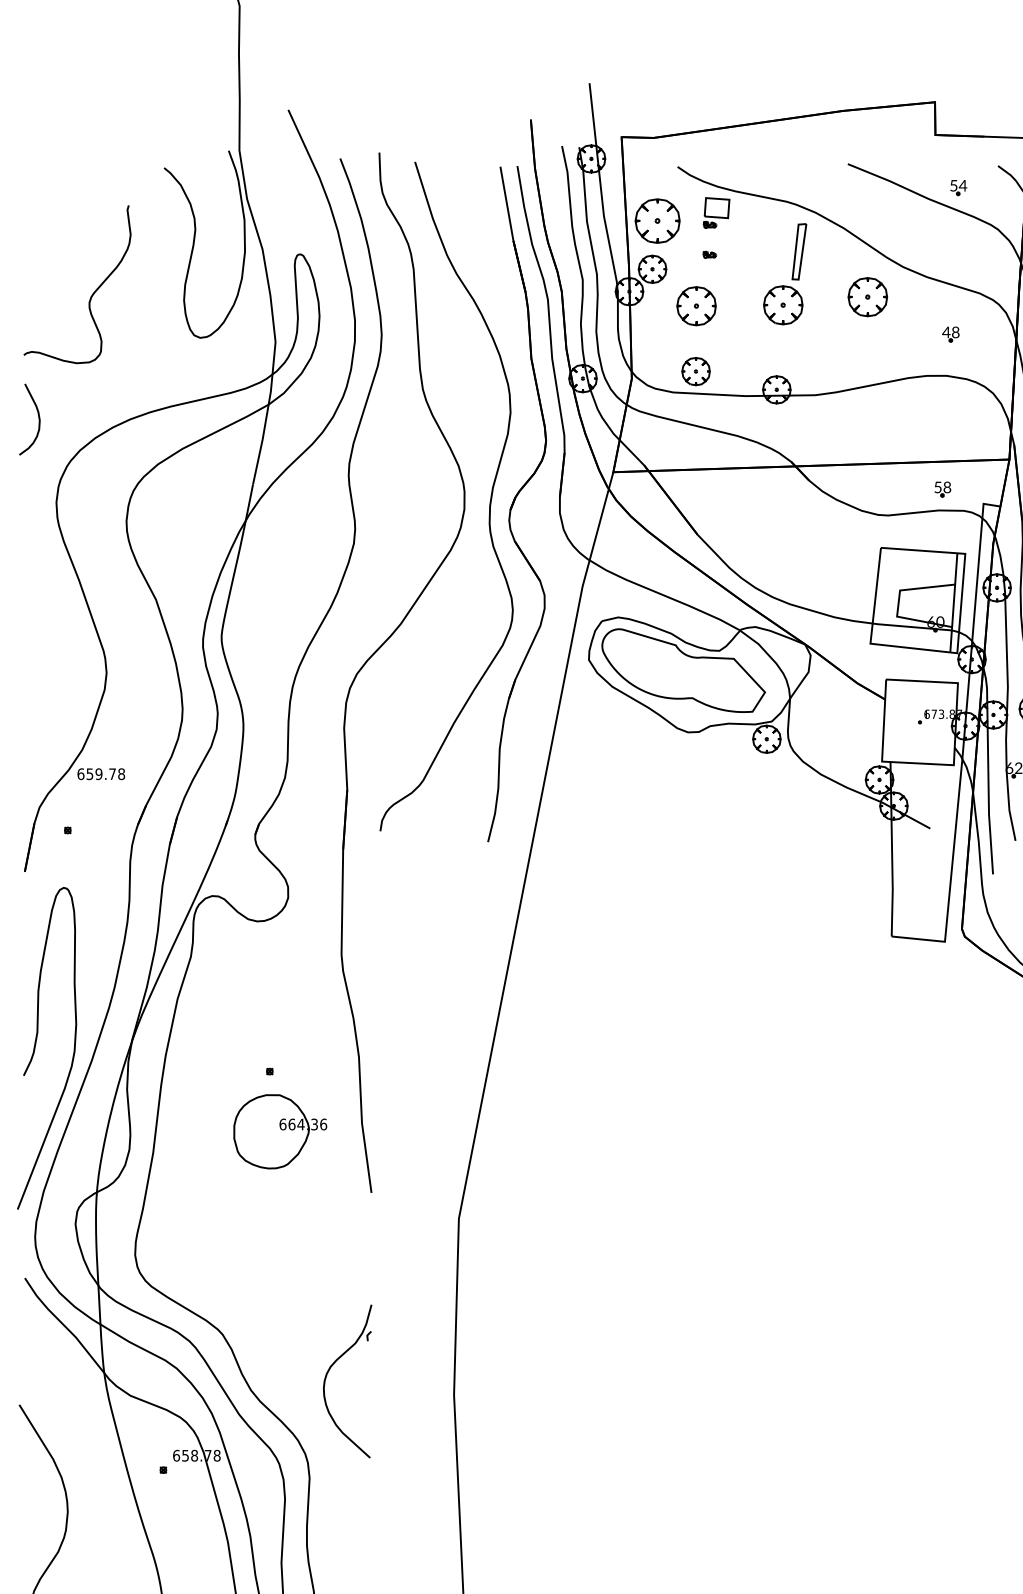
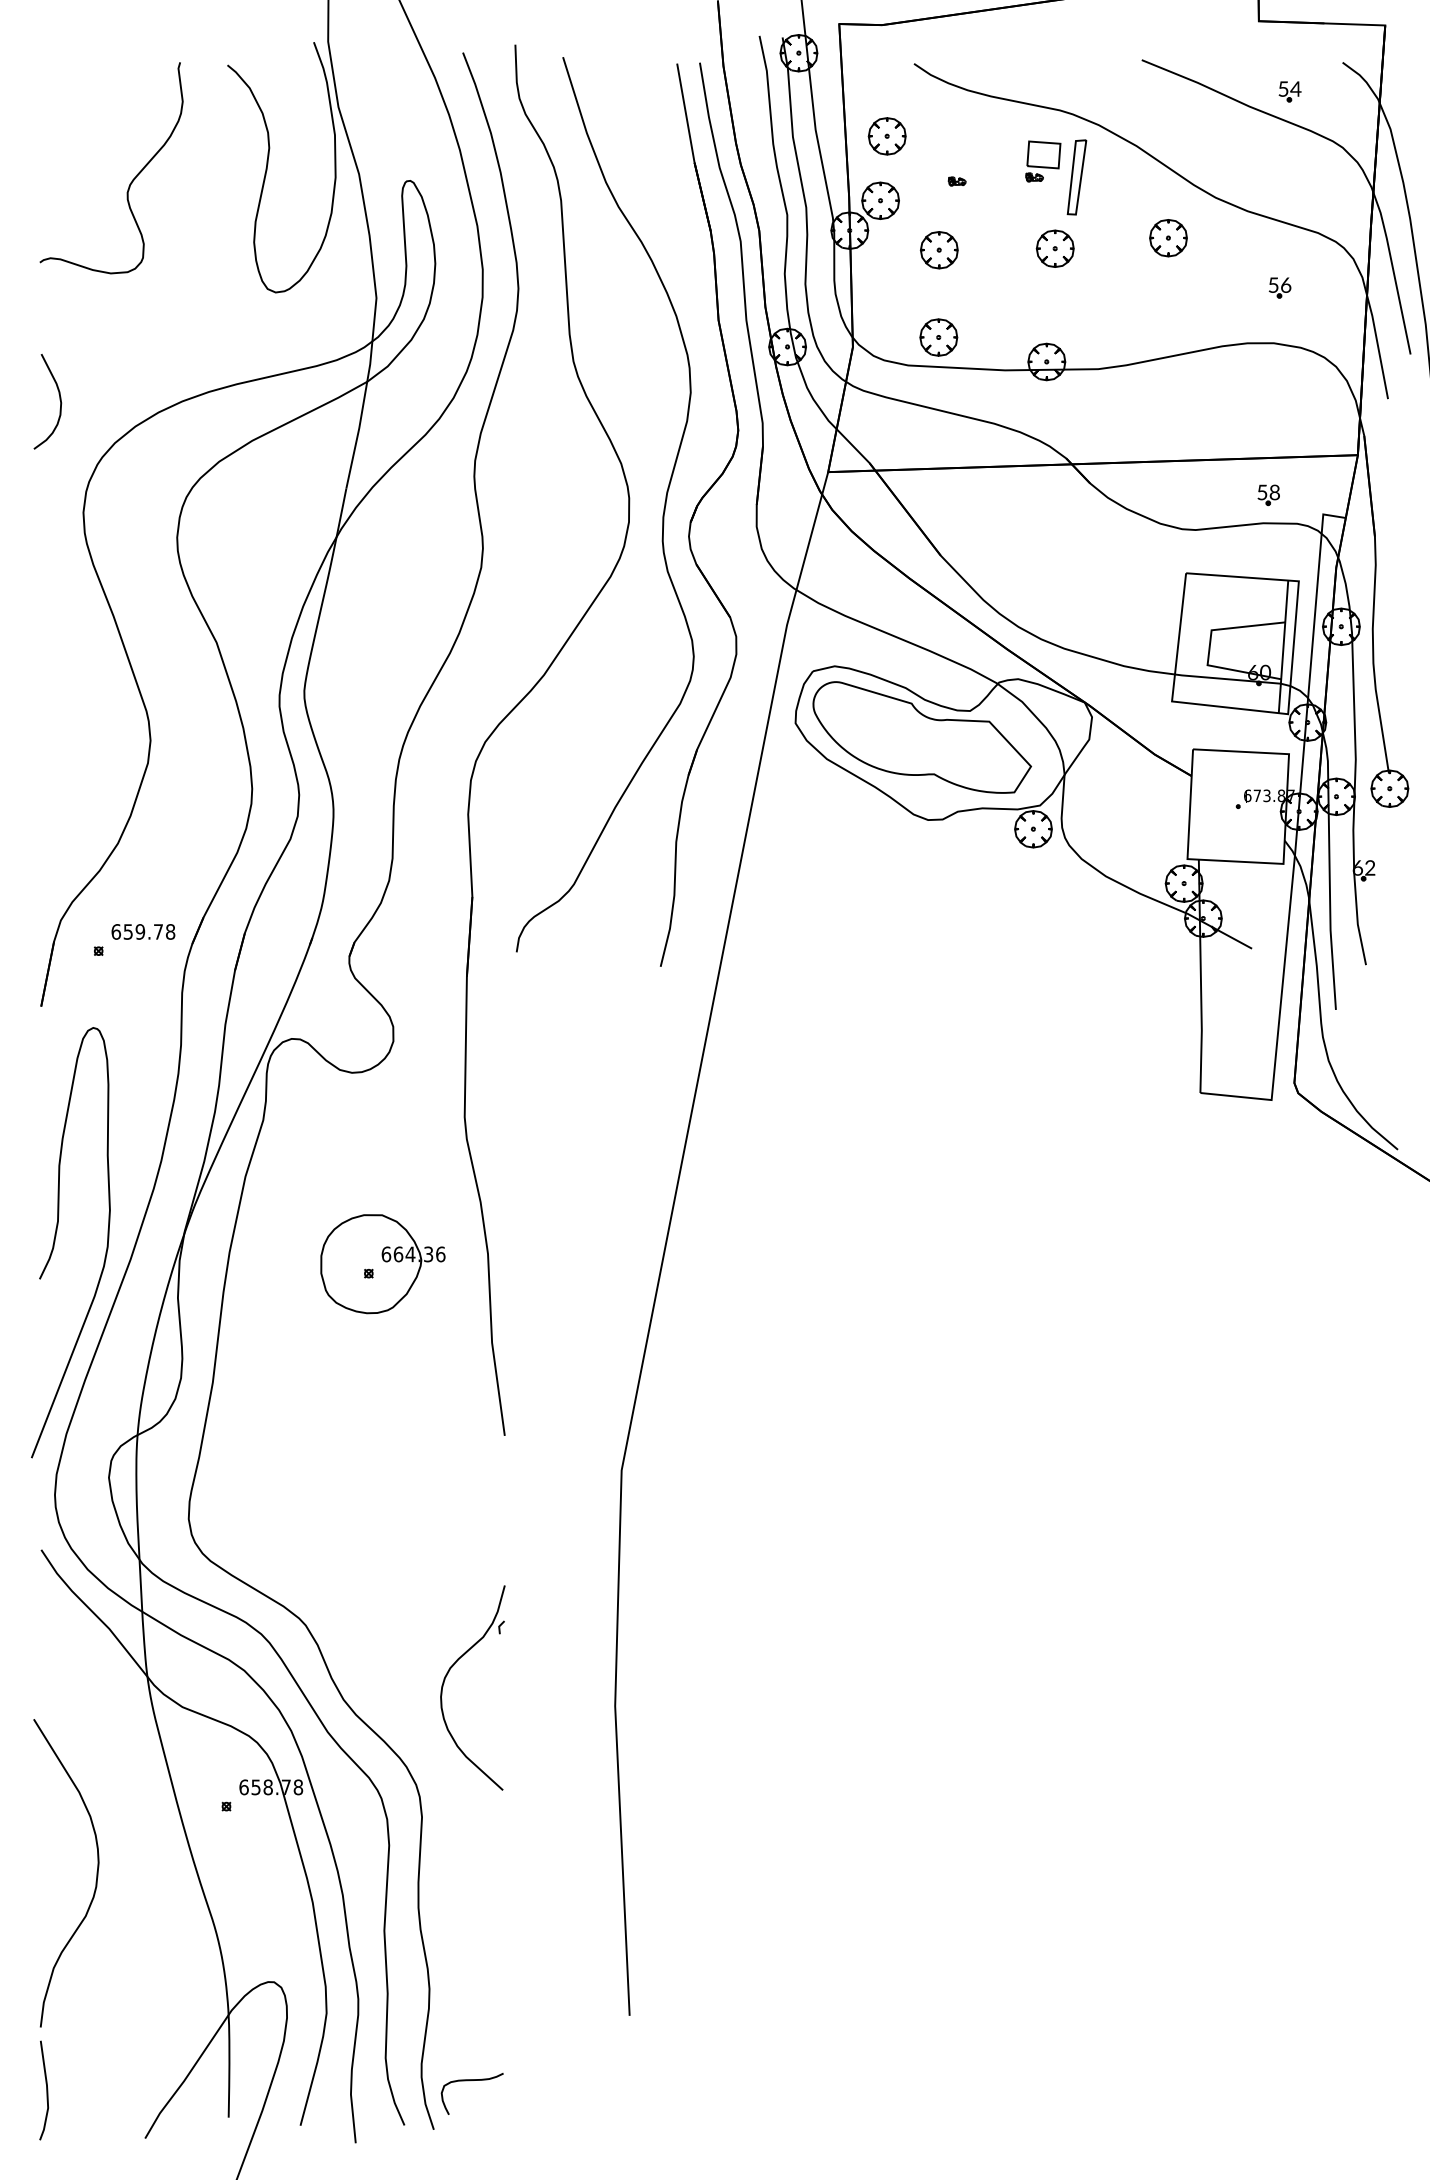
part: (716, 213) -> (1043, 161), moved
part: (656, 221) -> (886, 136), size x0.62
curve: (91, 295) -> (130, 182), moved
part: (867, 297) -> (1168, 238), size x0.71
part: (782, 304) -> (1054, 248), size x0.71
part: (695, 306) -> (938, 250), size x0.71
text: (950, 331) -> (1279, 284), 48 -> 56
text: (101, 773) -> (143, 931), moved
part: (280, 1132) -> (382, 1264), moved

